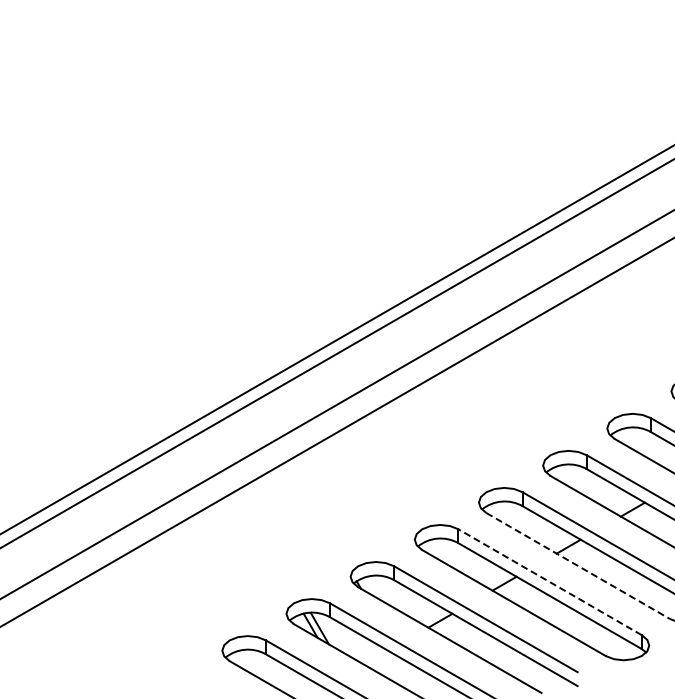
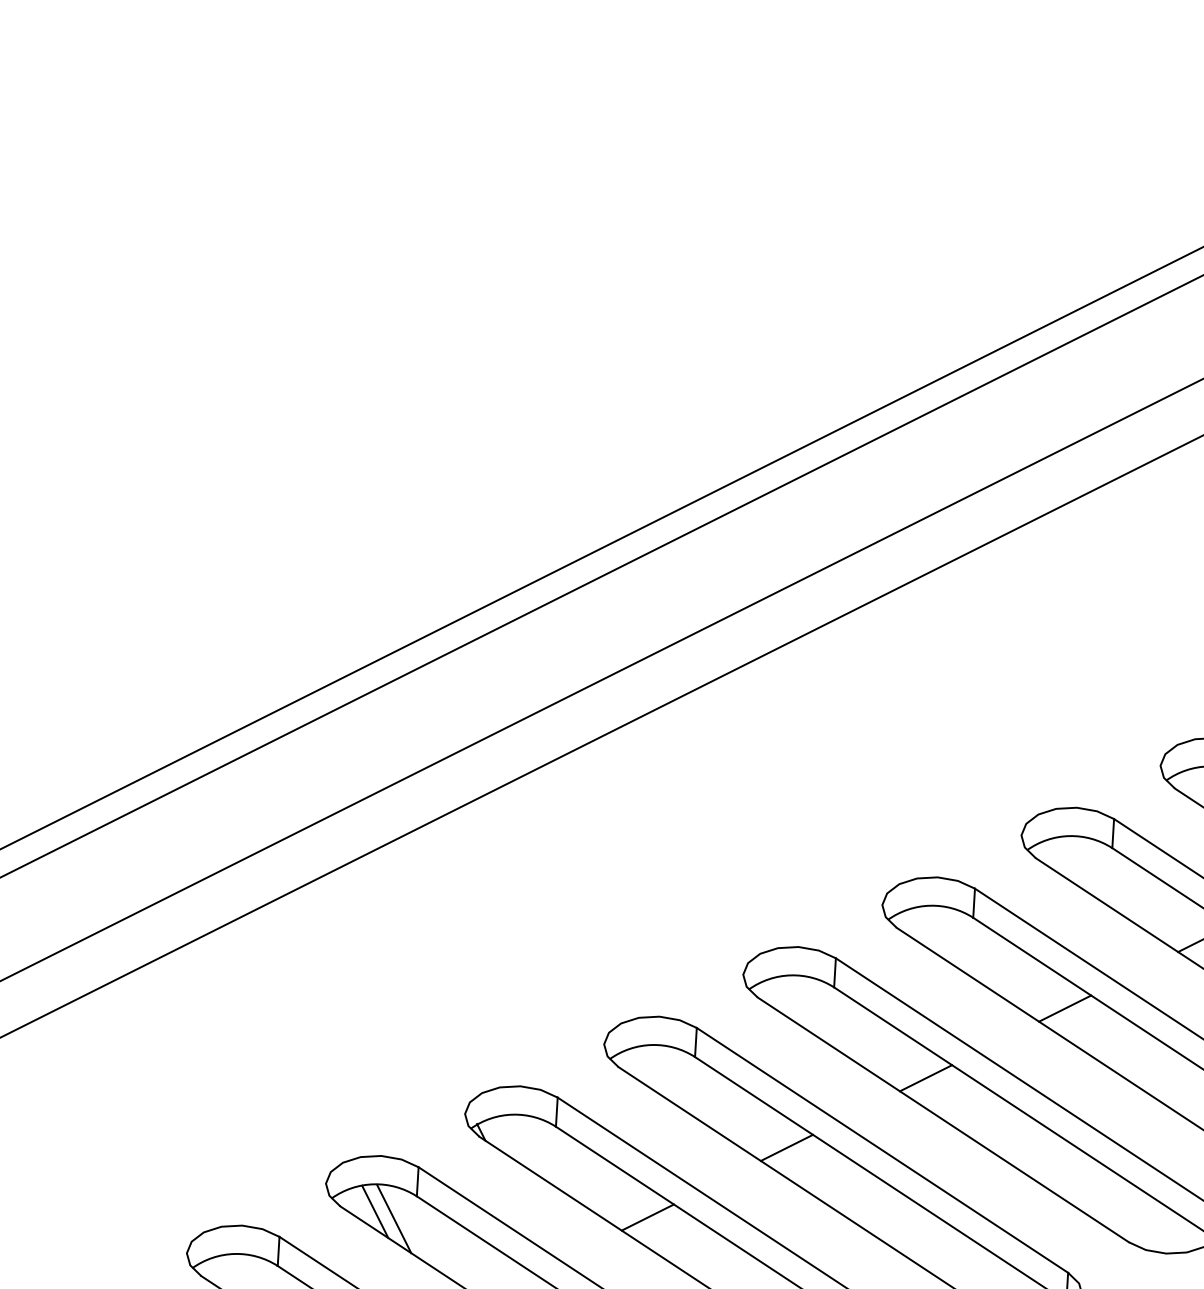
line: (578, 566) -> (943, 1120), dashed -> solid
line: (550, 582) -> (883, 1151), dashed -> solid

